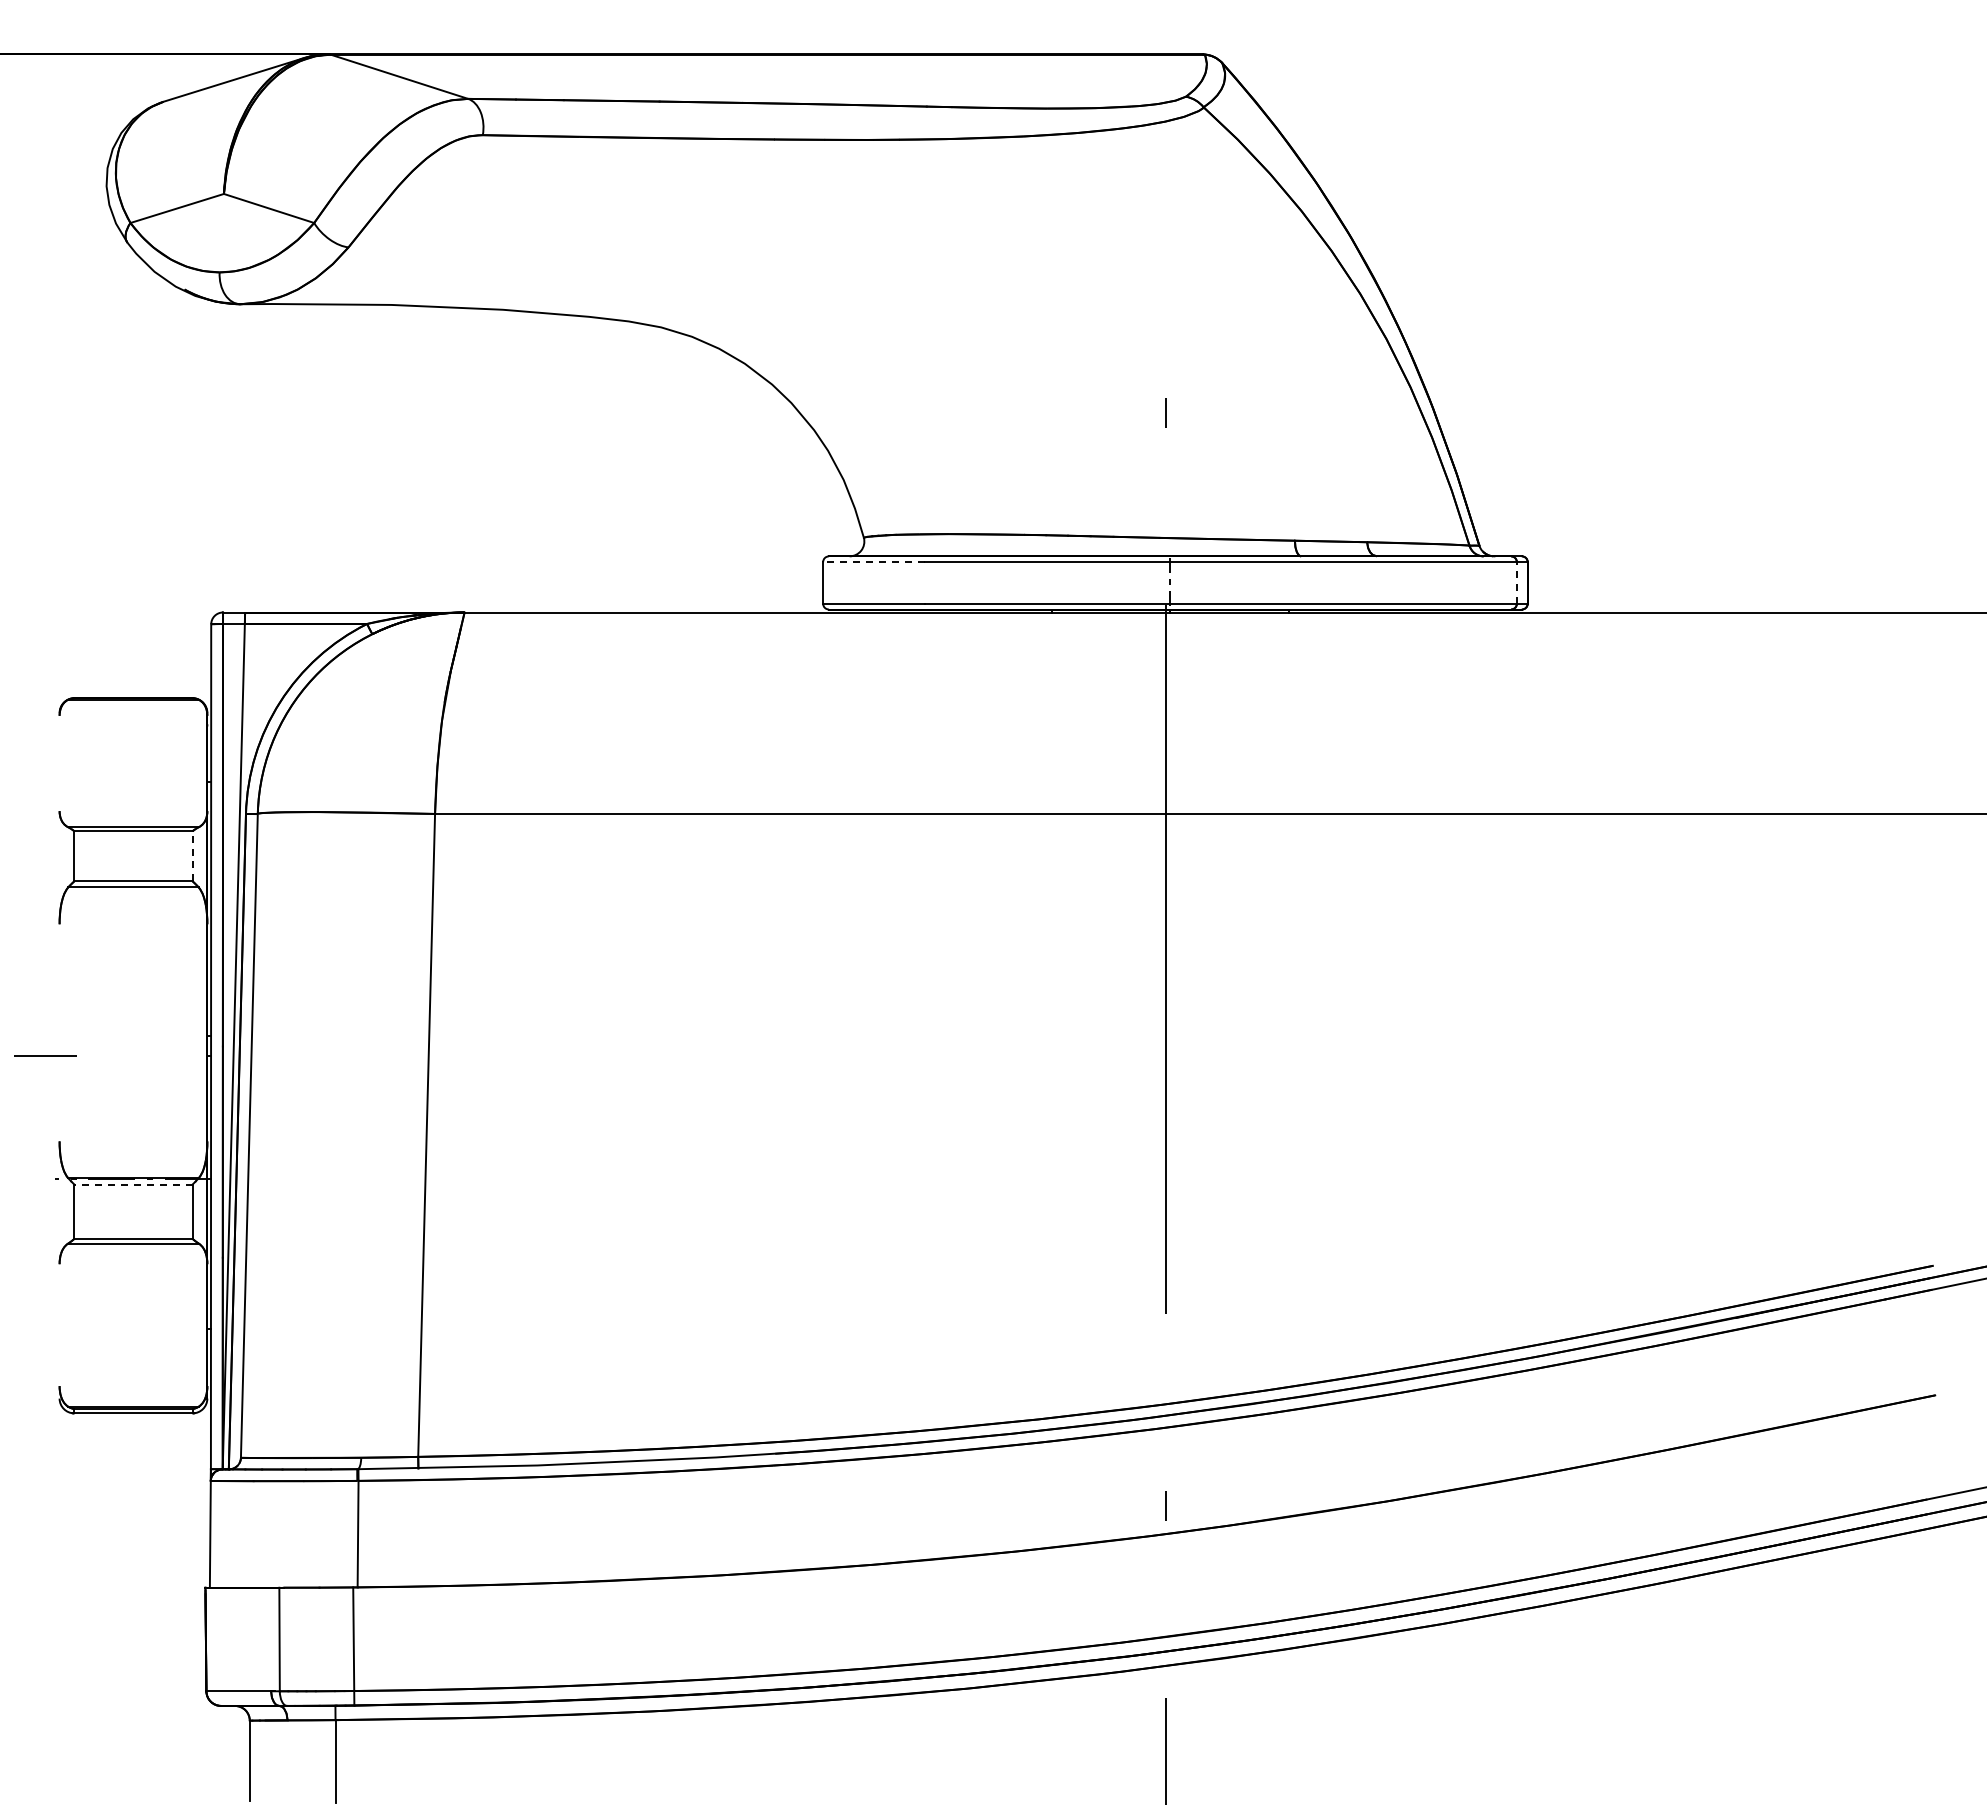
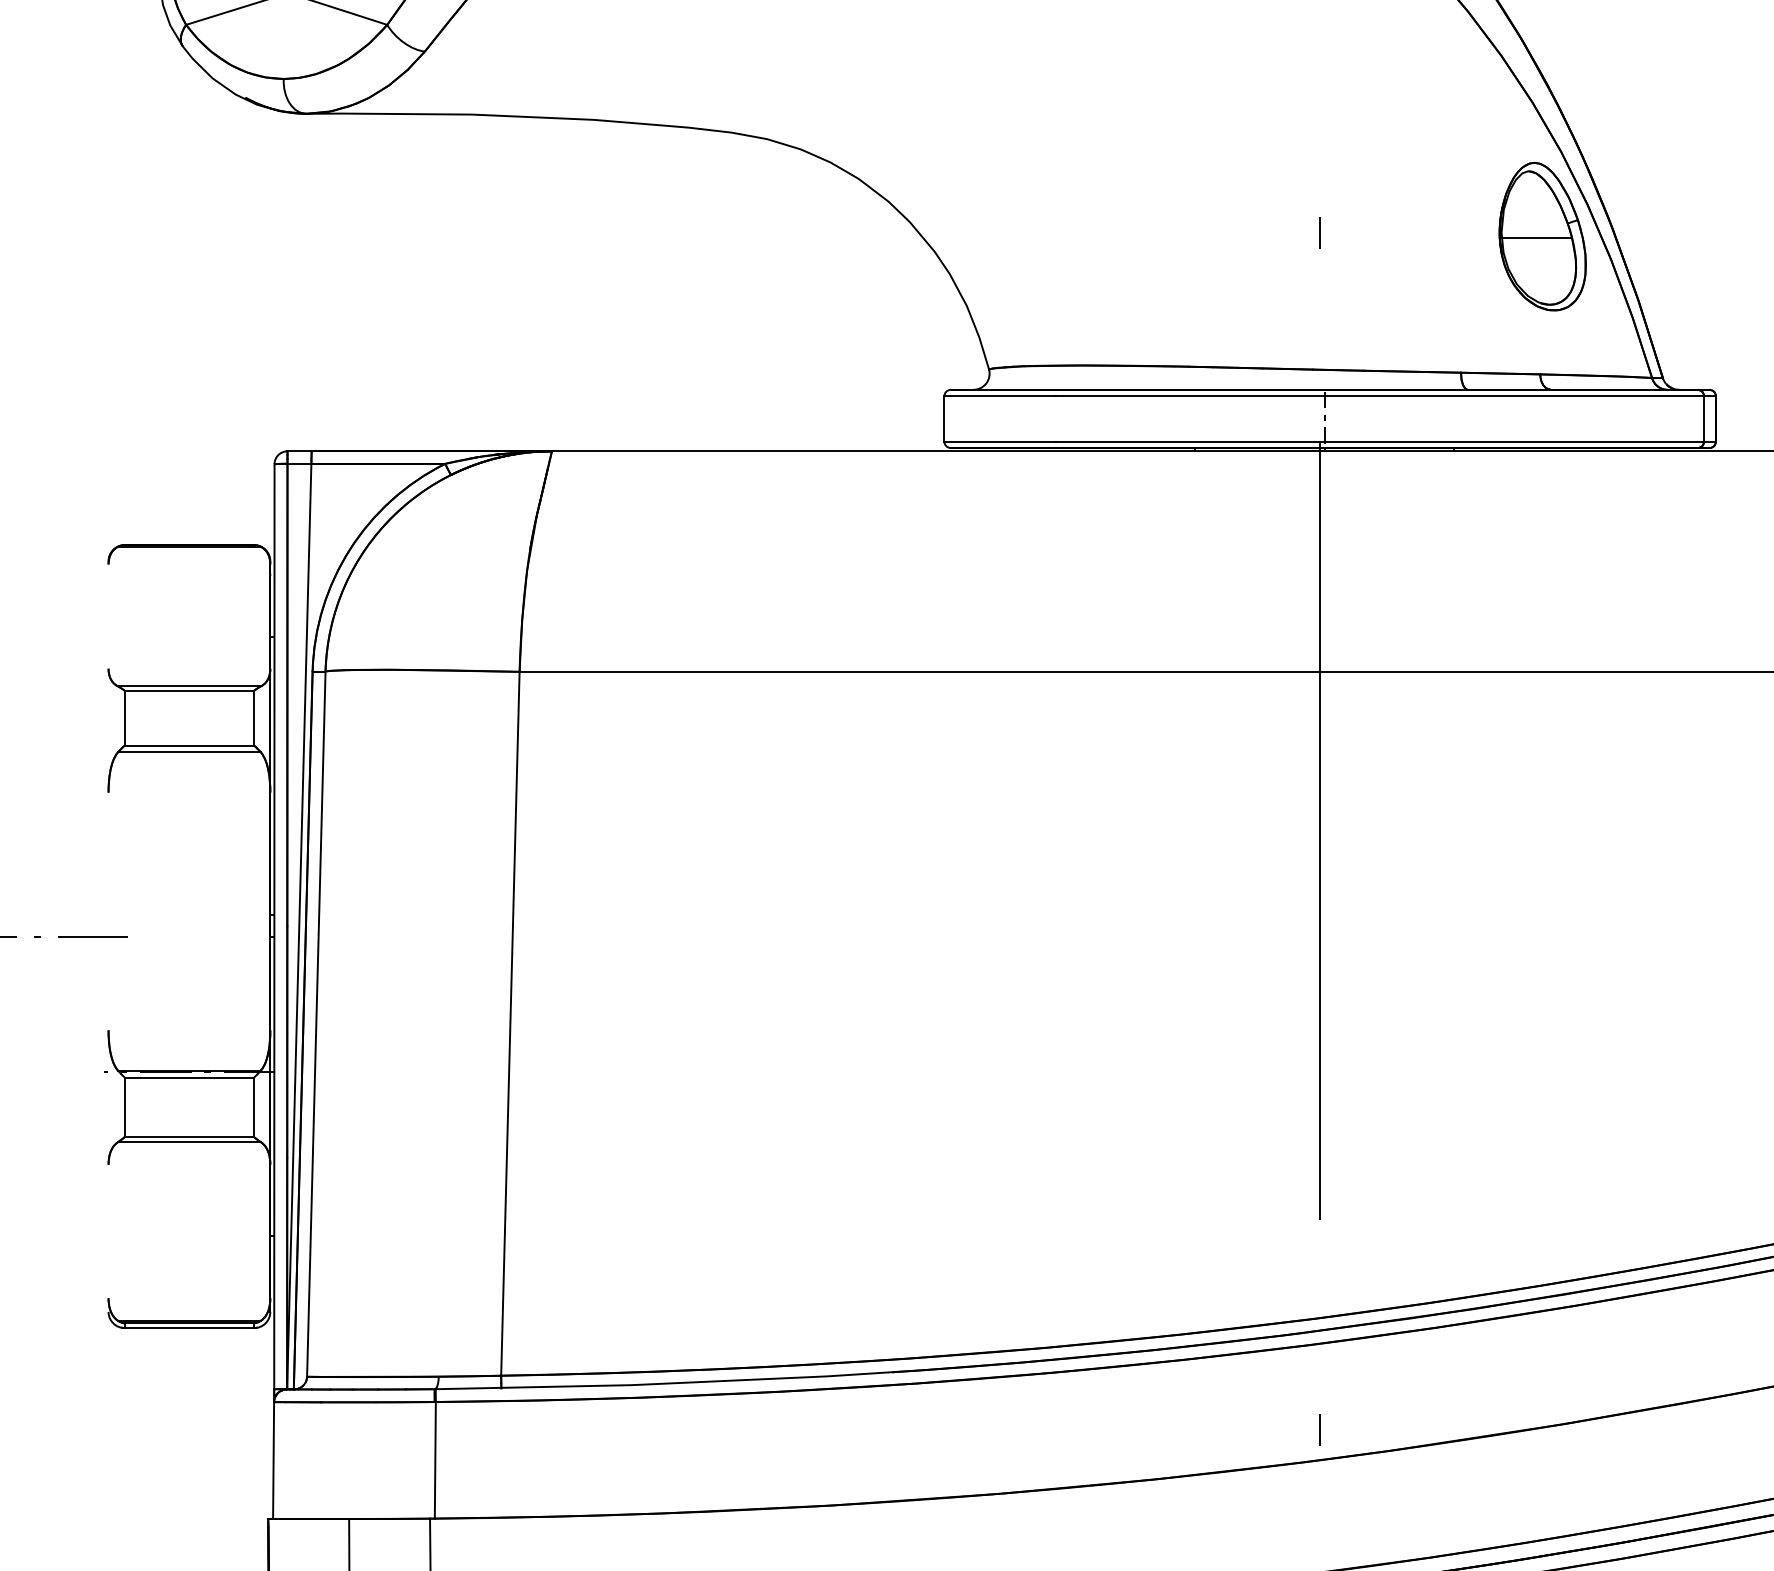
part: (1369, 416) -> (1542, 236), added
line: (873, 562) -> (999, 396), dashed -> solid
line: (1516, 582) -> (1703, 418), dashed -> solid
line: (192, 855) -> (254, 717), dashed -> solid
line: (132, 1184) -> (188, 1077), dashed -> solid

